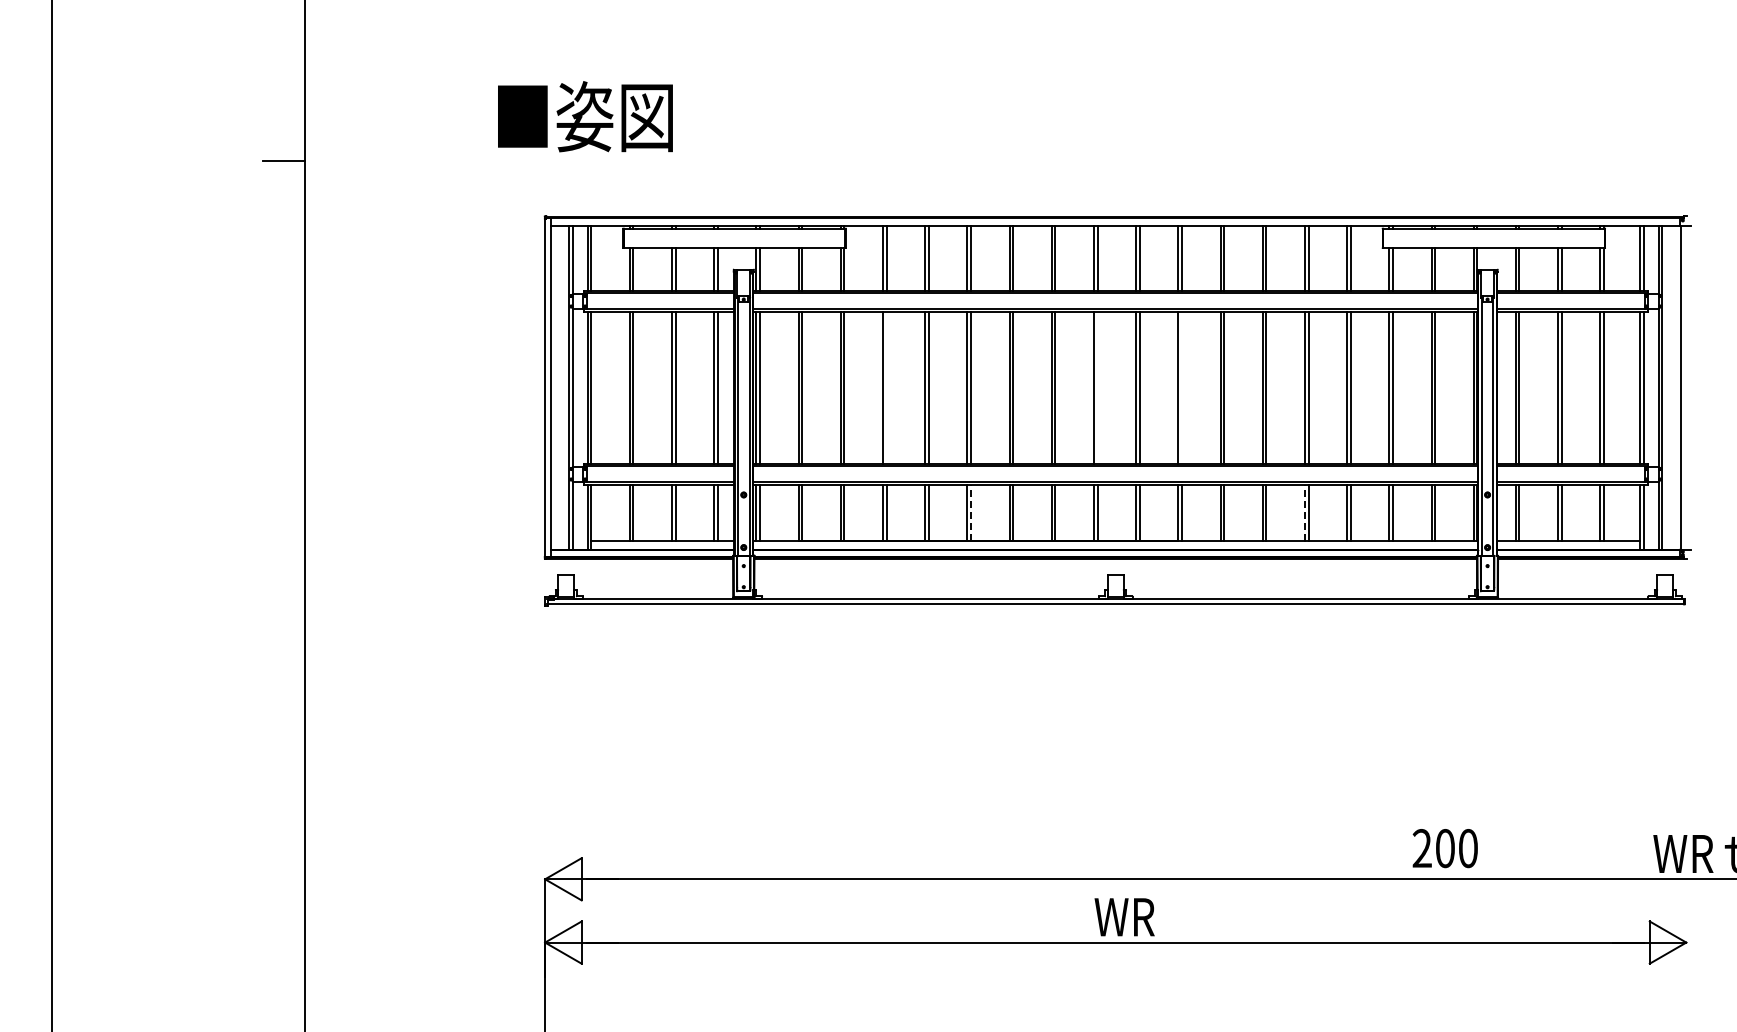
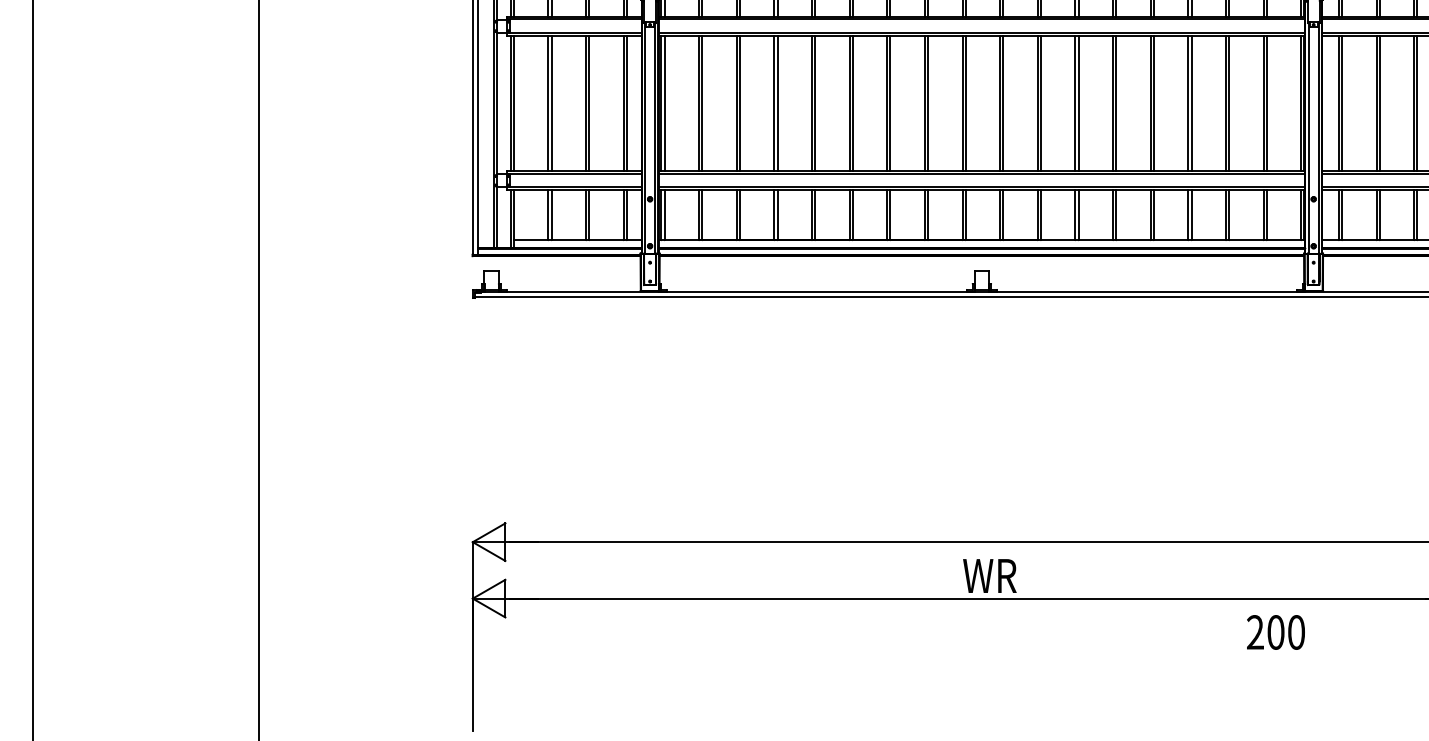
line: (886, 387) -> (777, 103), added
line: (1097, 387) -> (965, 103), added
line: (1181, 387) -> (1040, 103), added
line: (971, 512) -> (853, 214), dashed -> solid
line: (1304, 512) -> (1150, 214), dashed -> solid
text: (1444, 848) -> (1275, 632), moved

